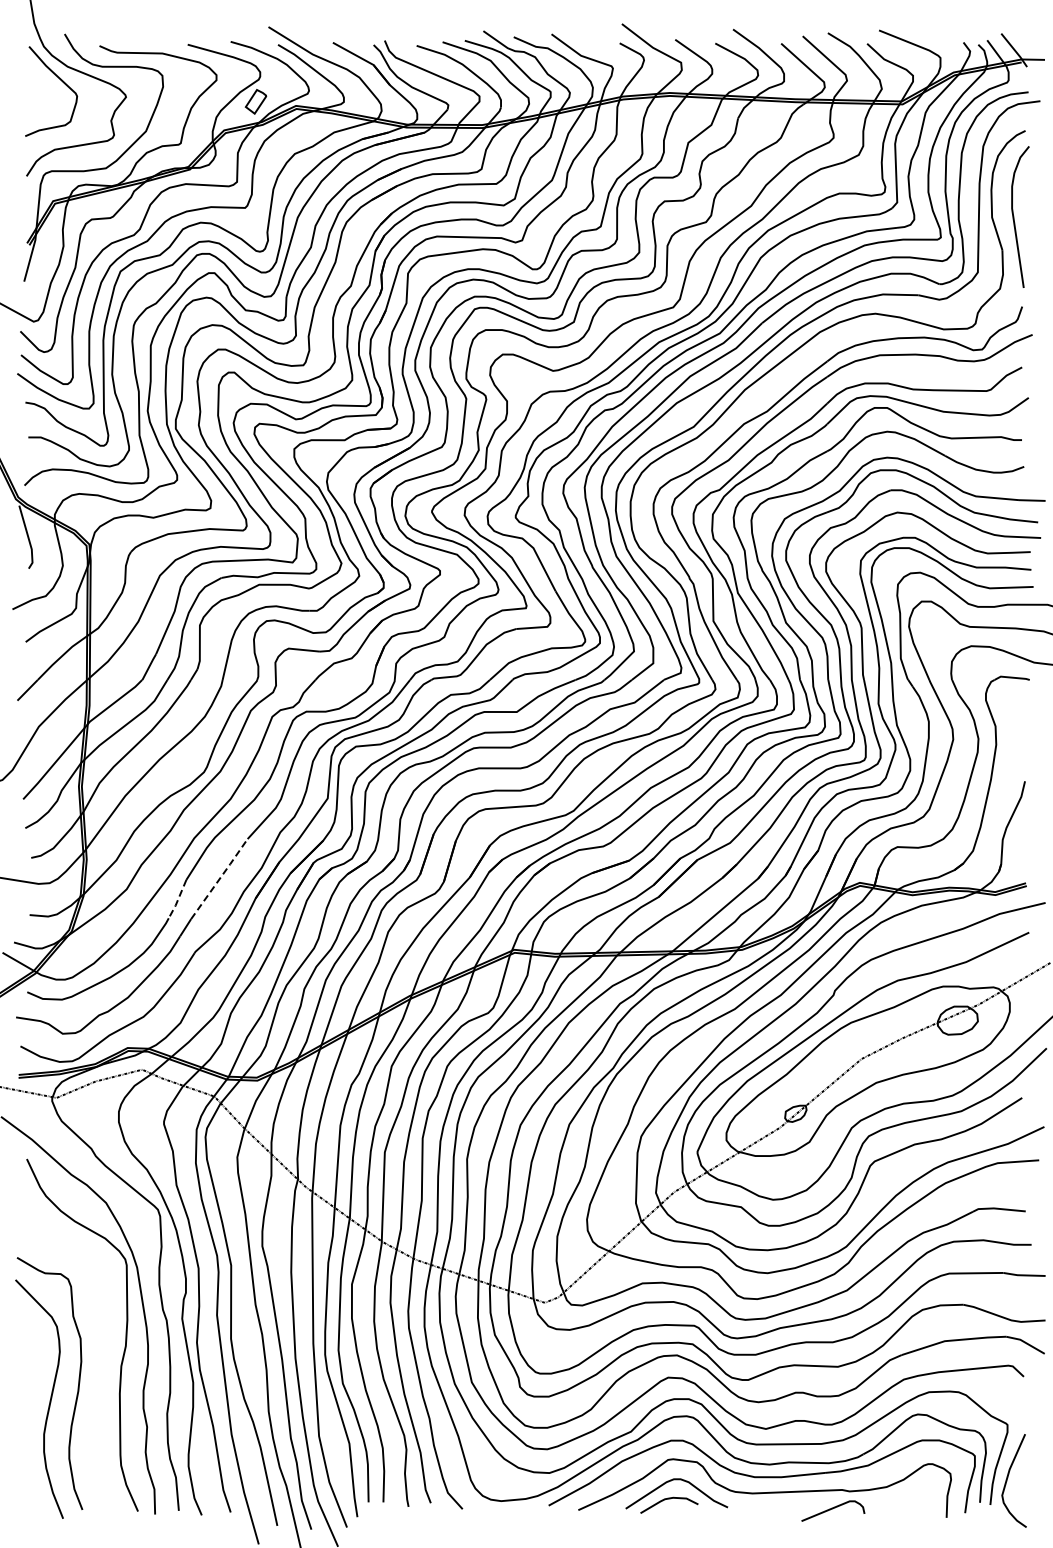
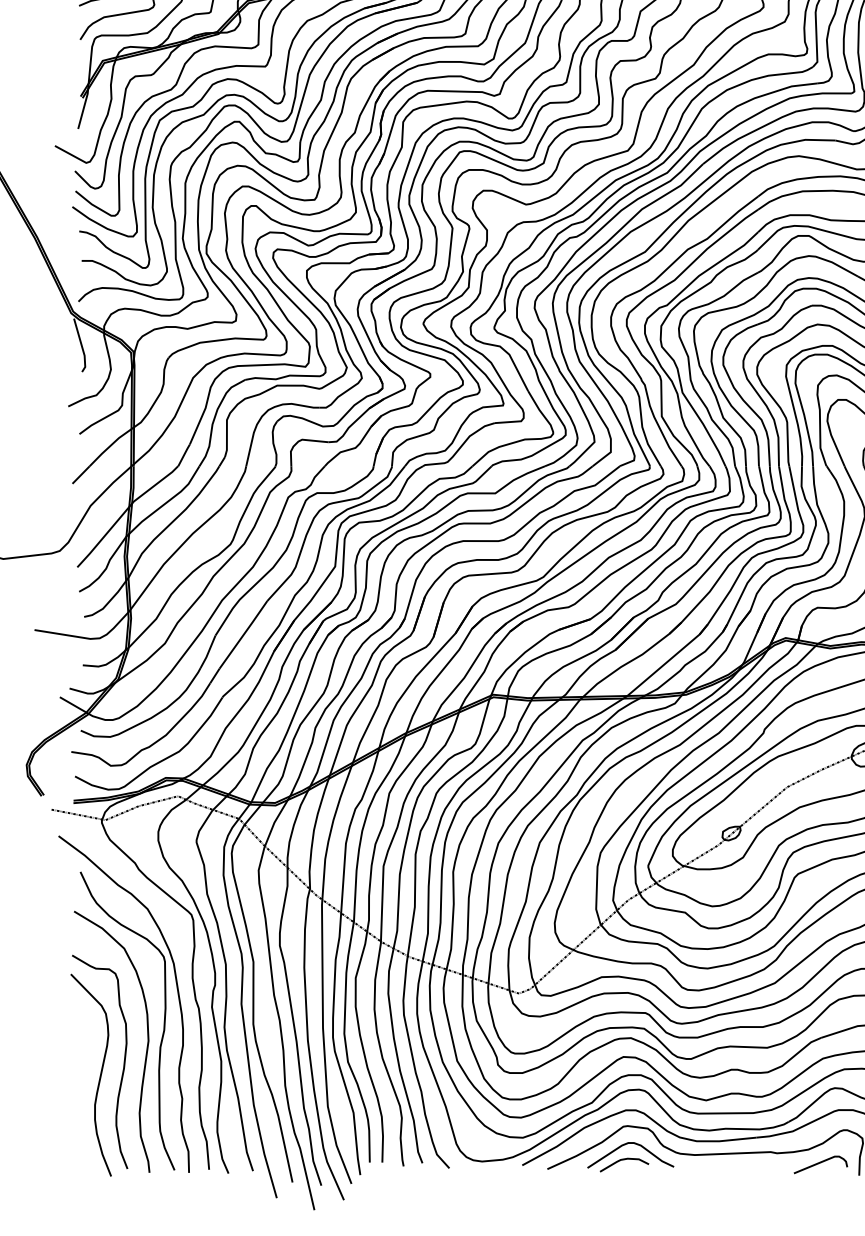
line: (219, 878) -> (243, 634), dashed -> solid
line: (177, 900) -> (207, 652), dashed -> solid
curve: (105, 1362) -> (147, 1044), added
curve: (832, 1509) -> (820, 1163), moved

